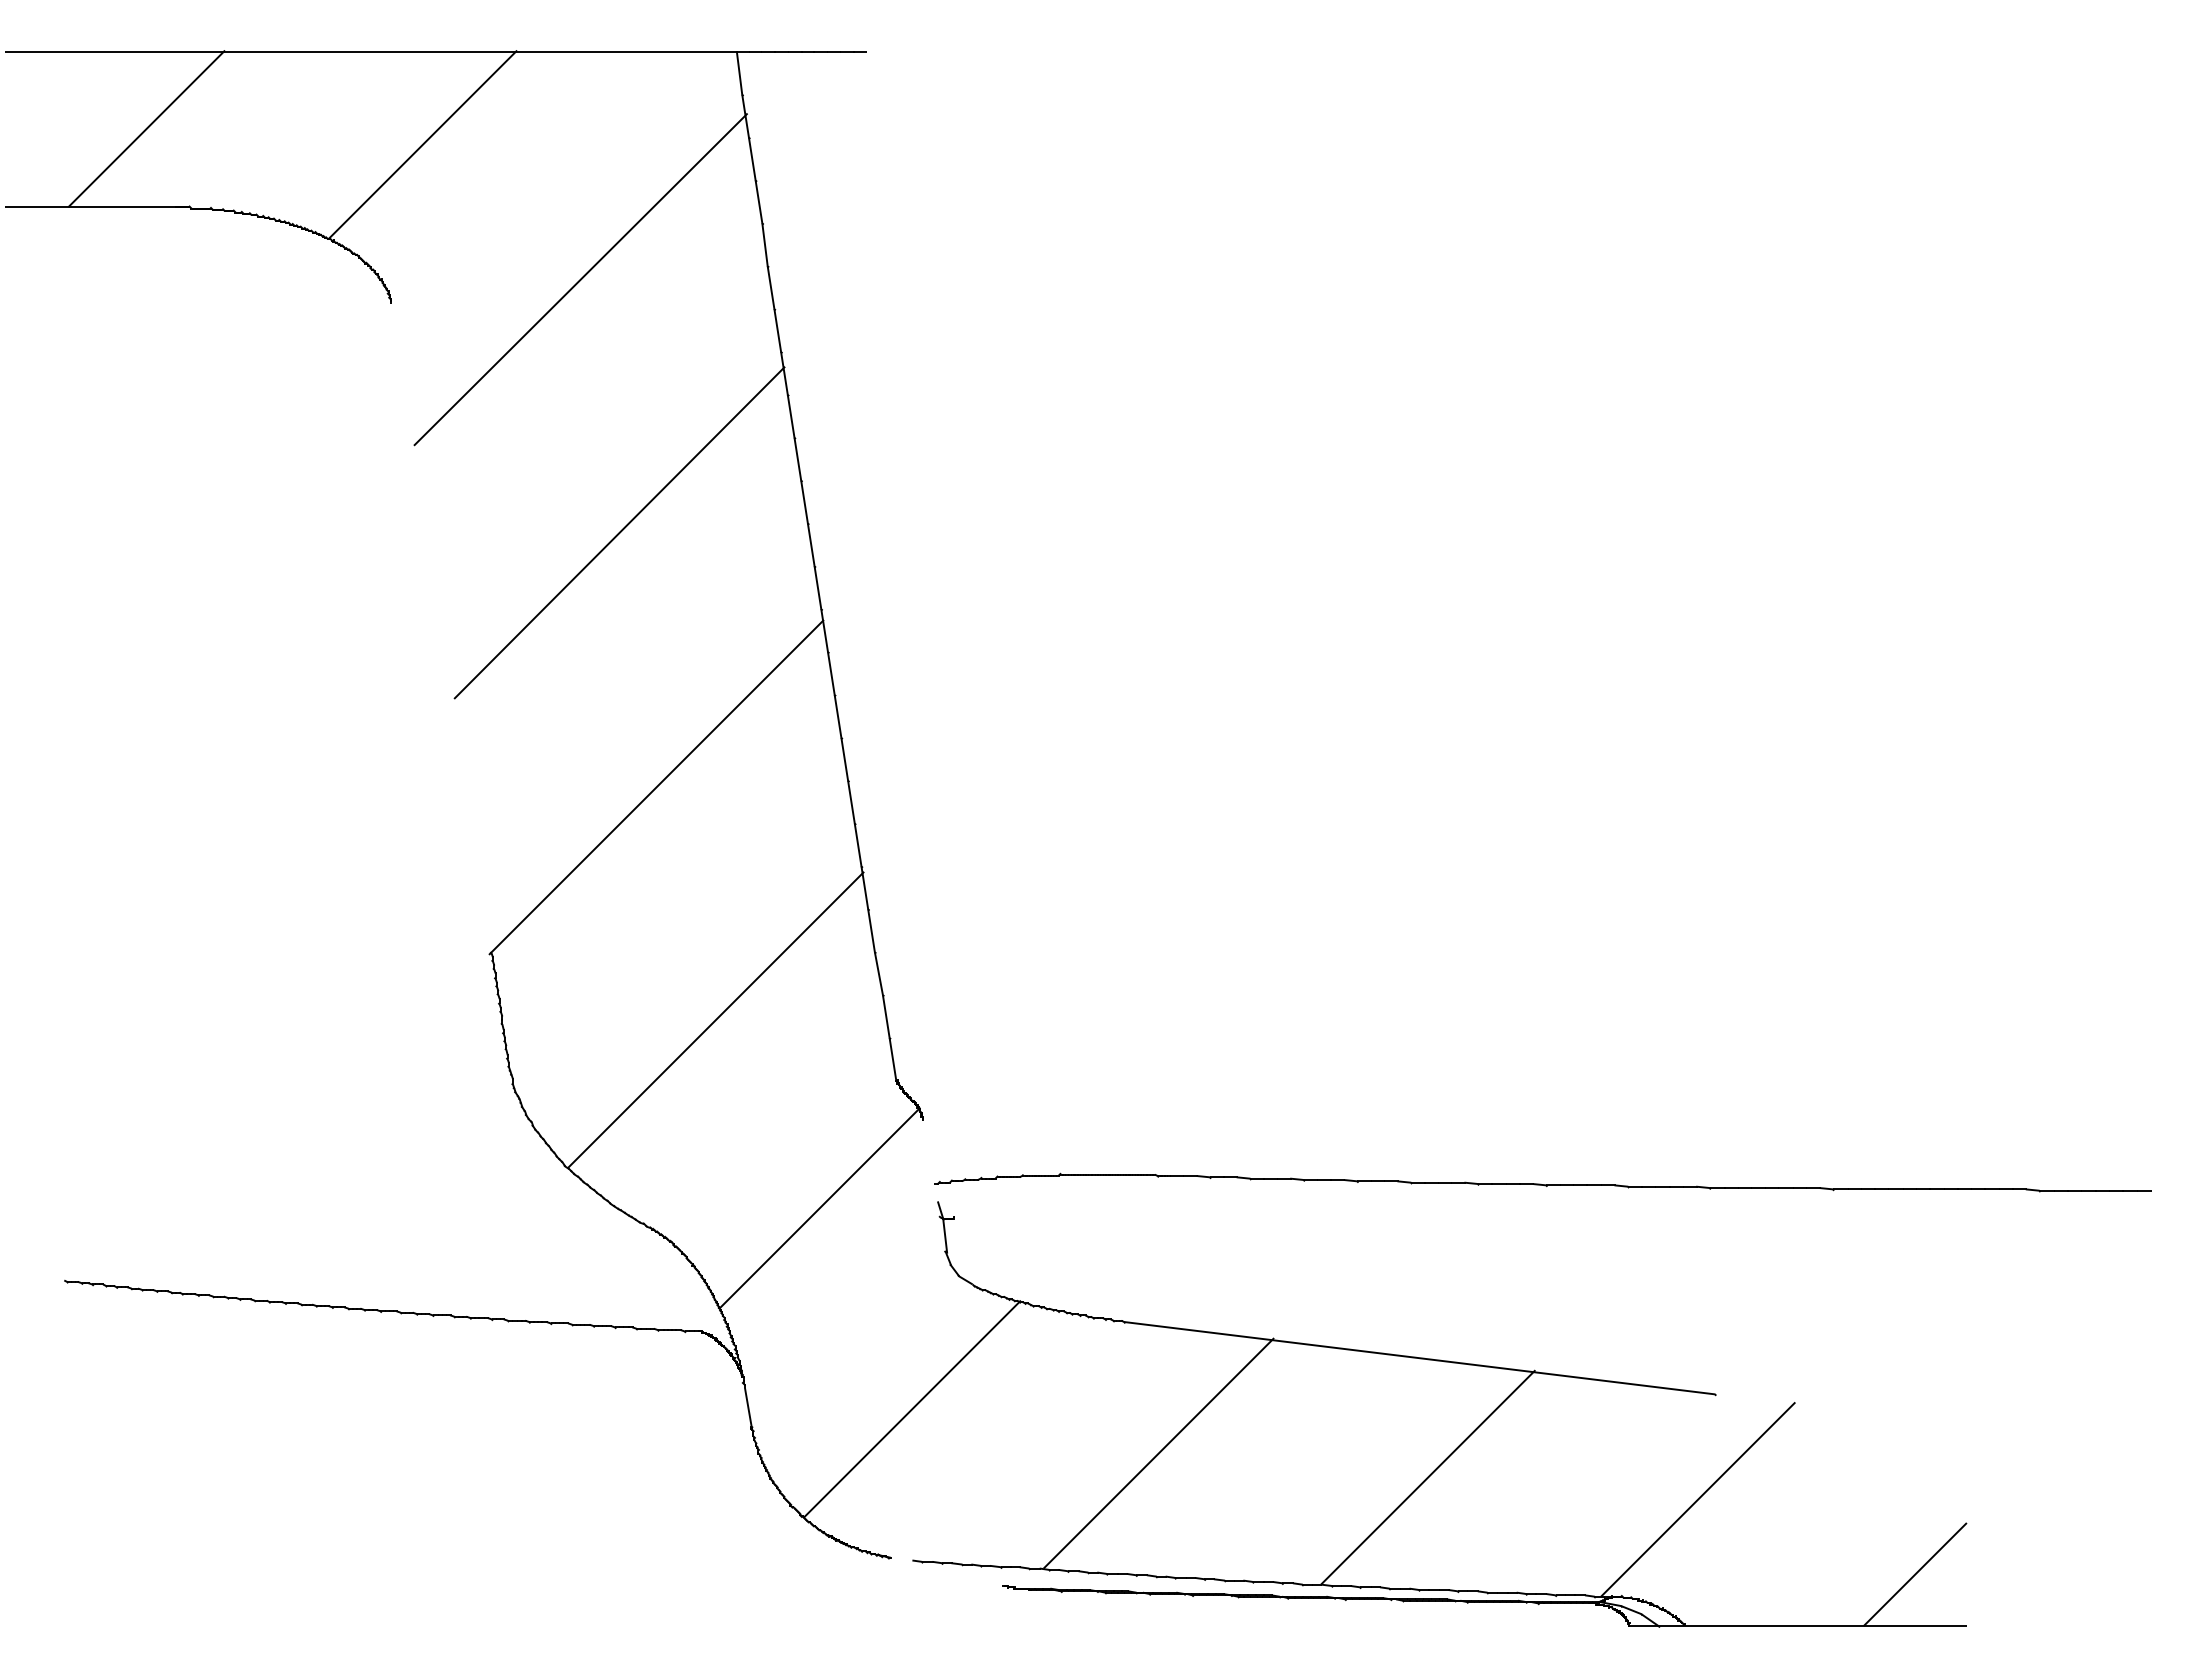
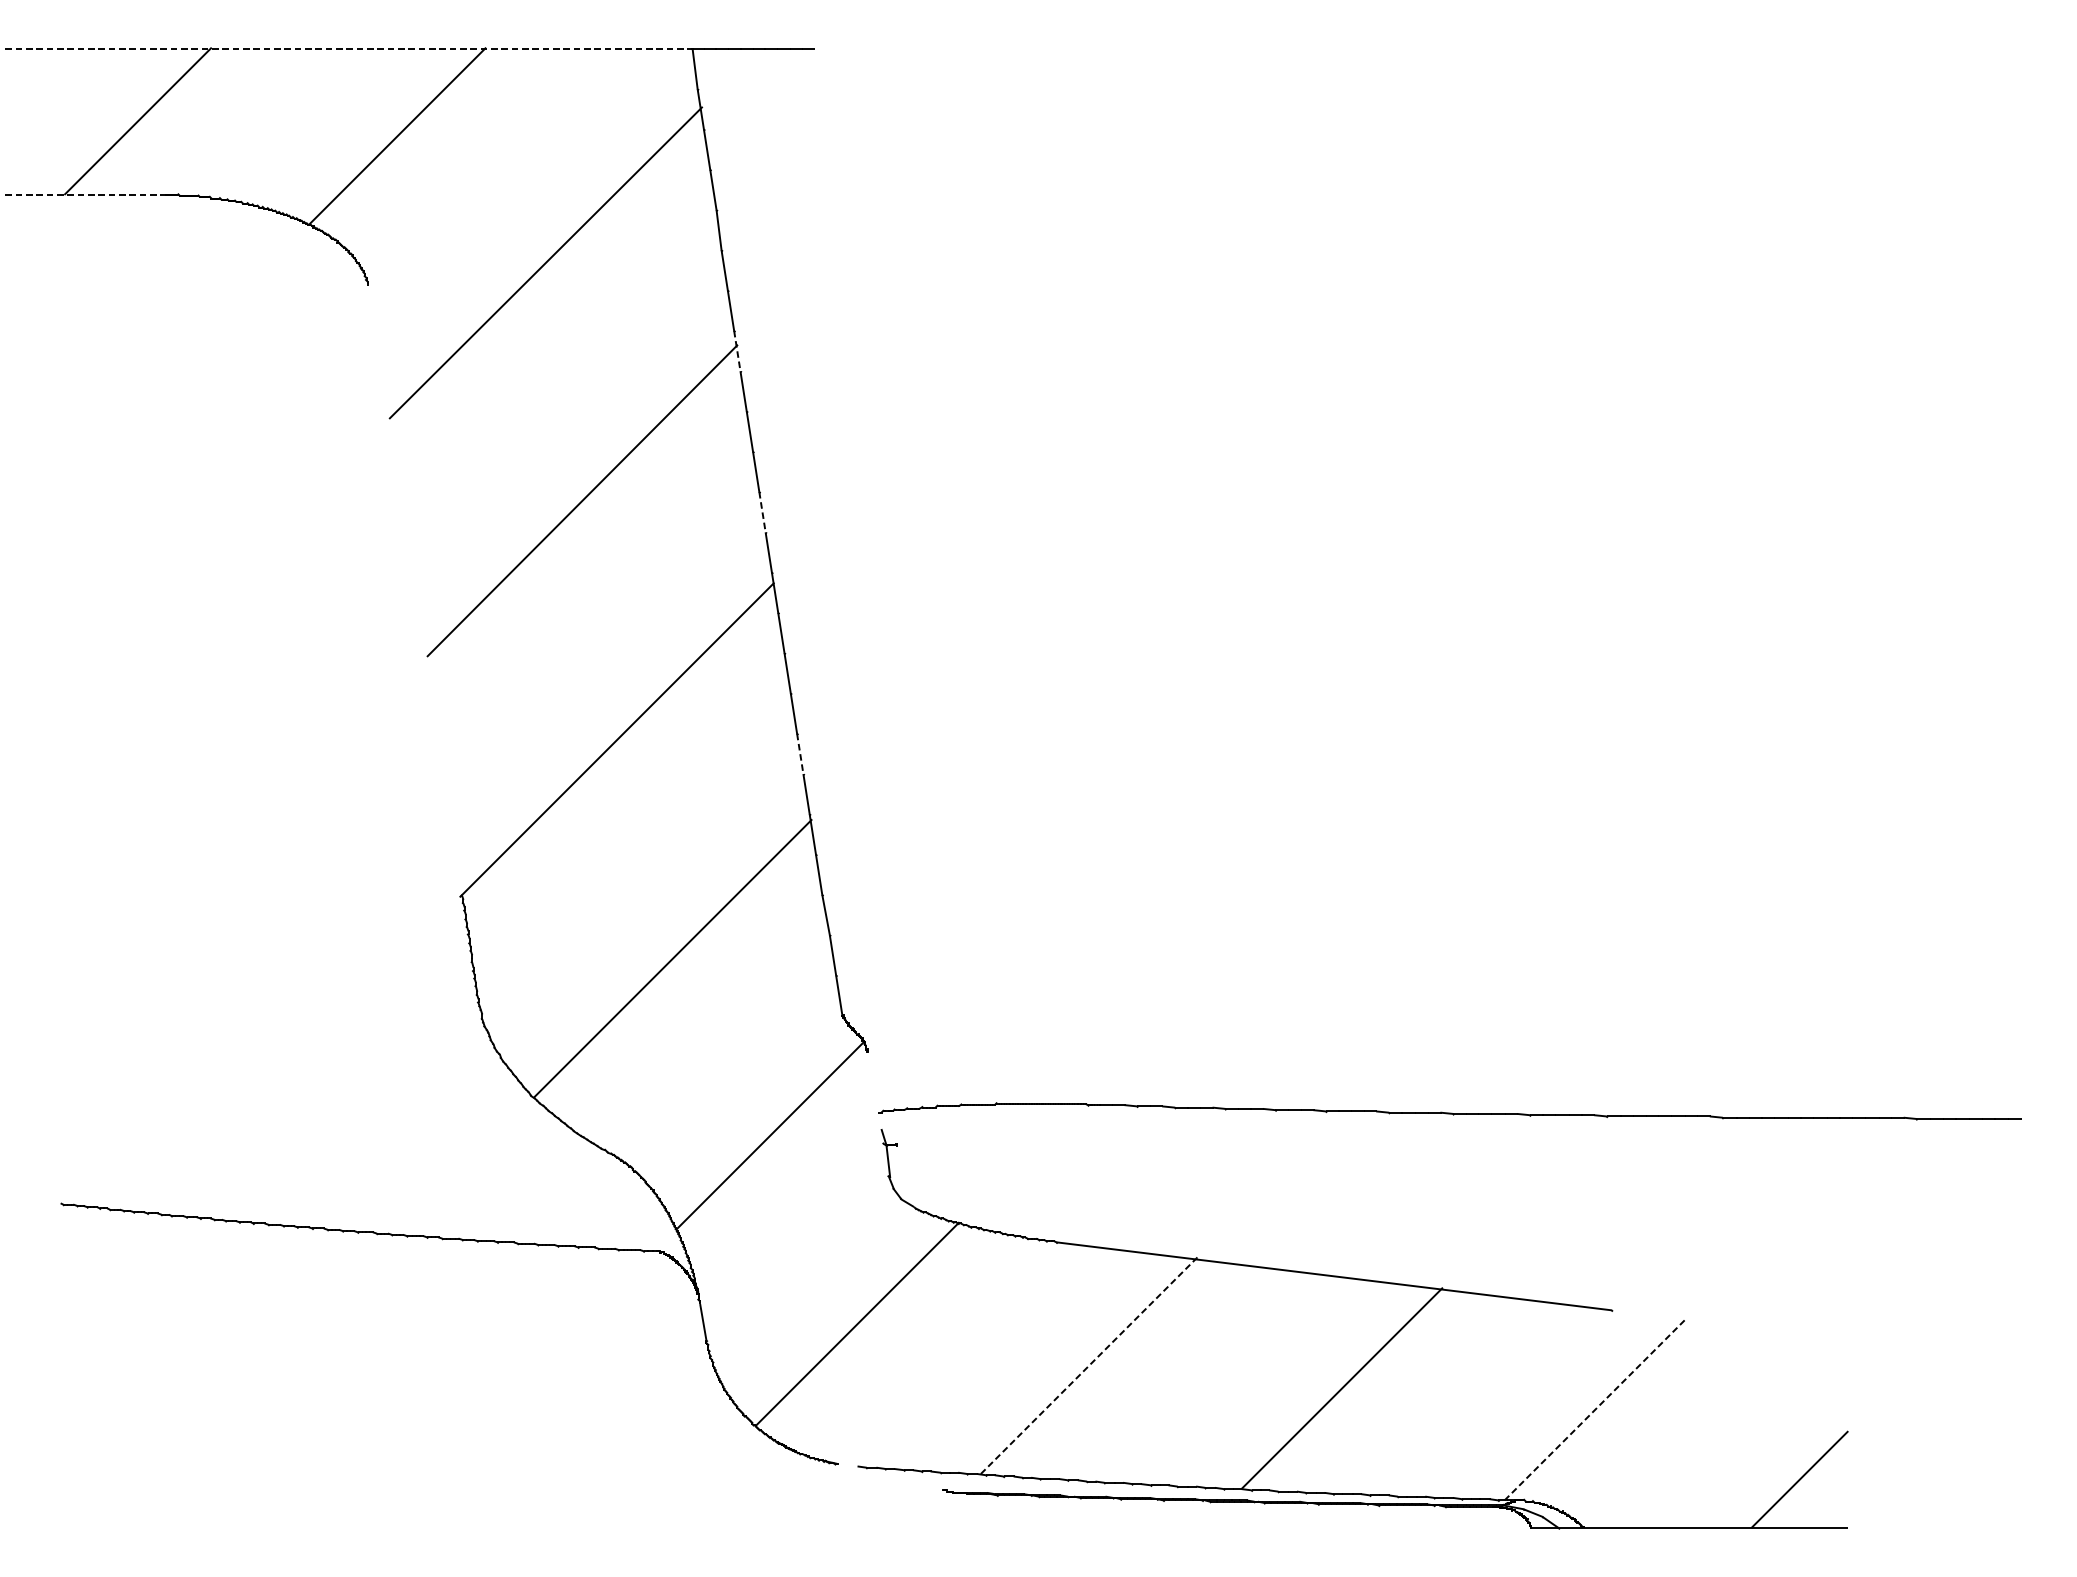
line: (373, 51) -> (351, 48), solid -> dashed
line: (93, 207) -> (88, 195), solid -> dashed
line: (784, 375) -> (737, 352), solid -> dashed
line: (811, 546) -> (762, 513), solid -> dashed
line: (851, 804) -> (800, 756), solid -> dashed
line: (1159, 1452) -> (1089, 1364), solid -> dashed
line: (1698, 1499) -> (1596, 1409), solid -> dashed

